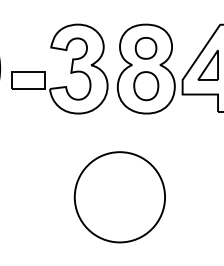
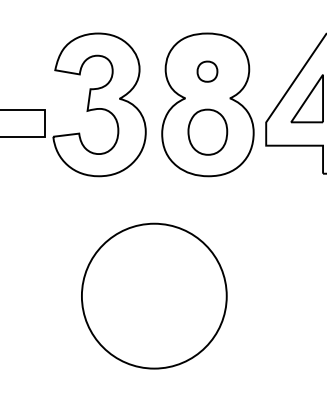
part: (145, 48) -> (206, 71), size x0.6
part: (119, 197) -> (153, 296), moved

